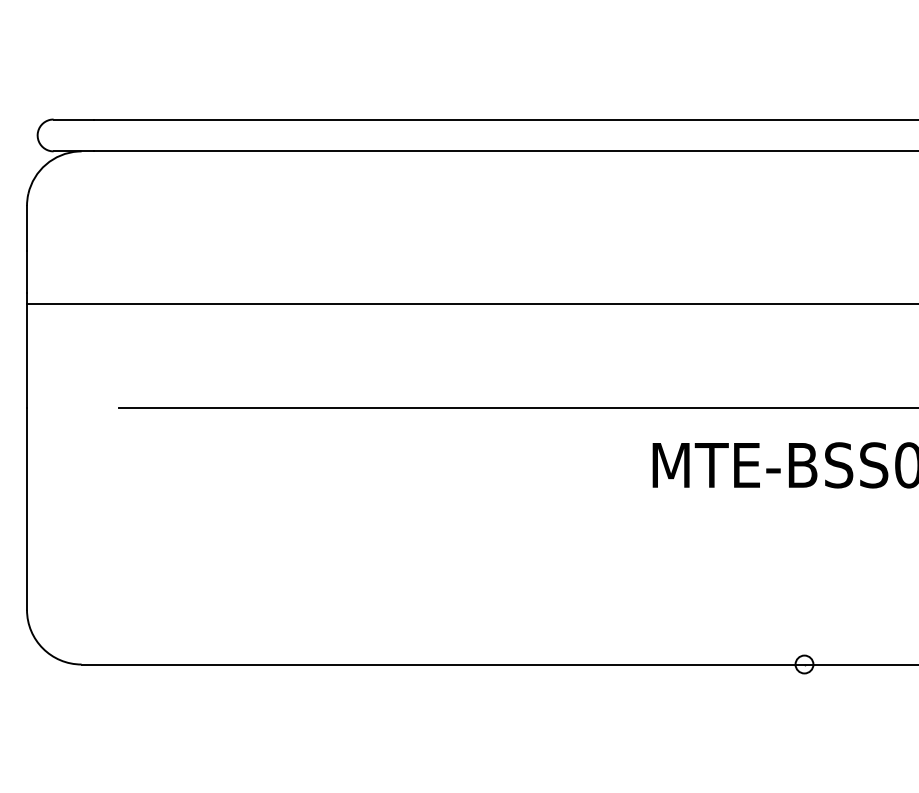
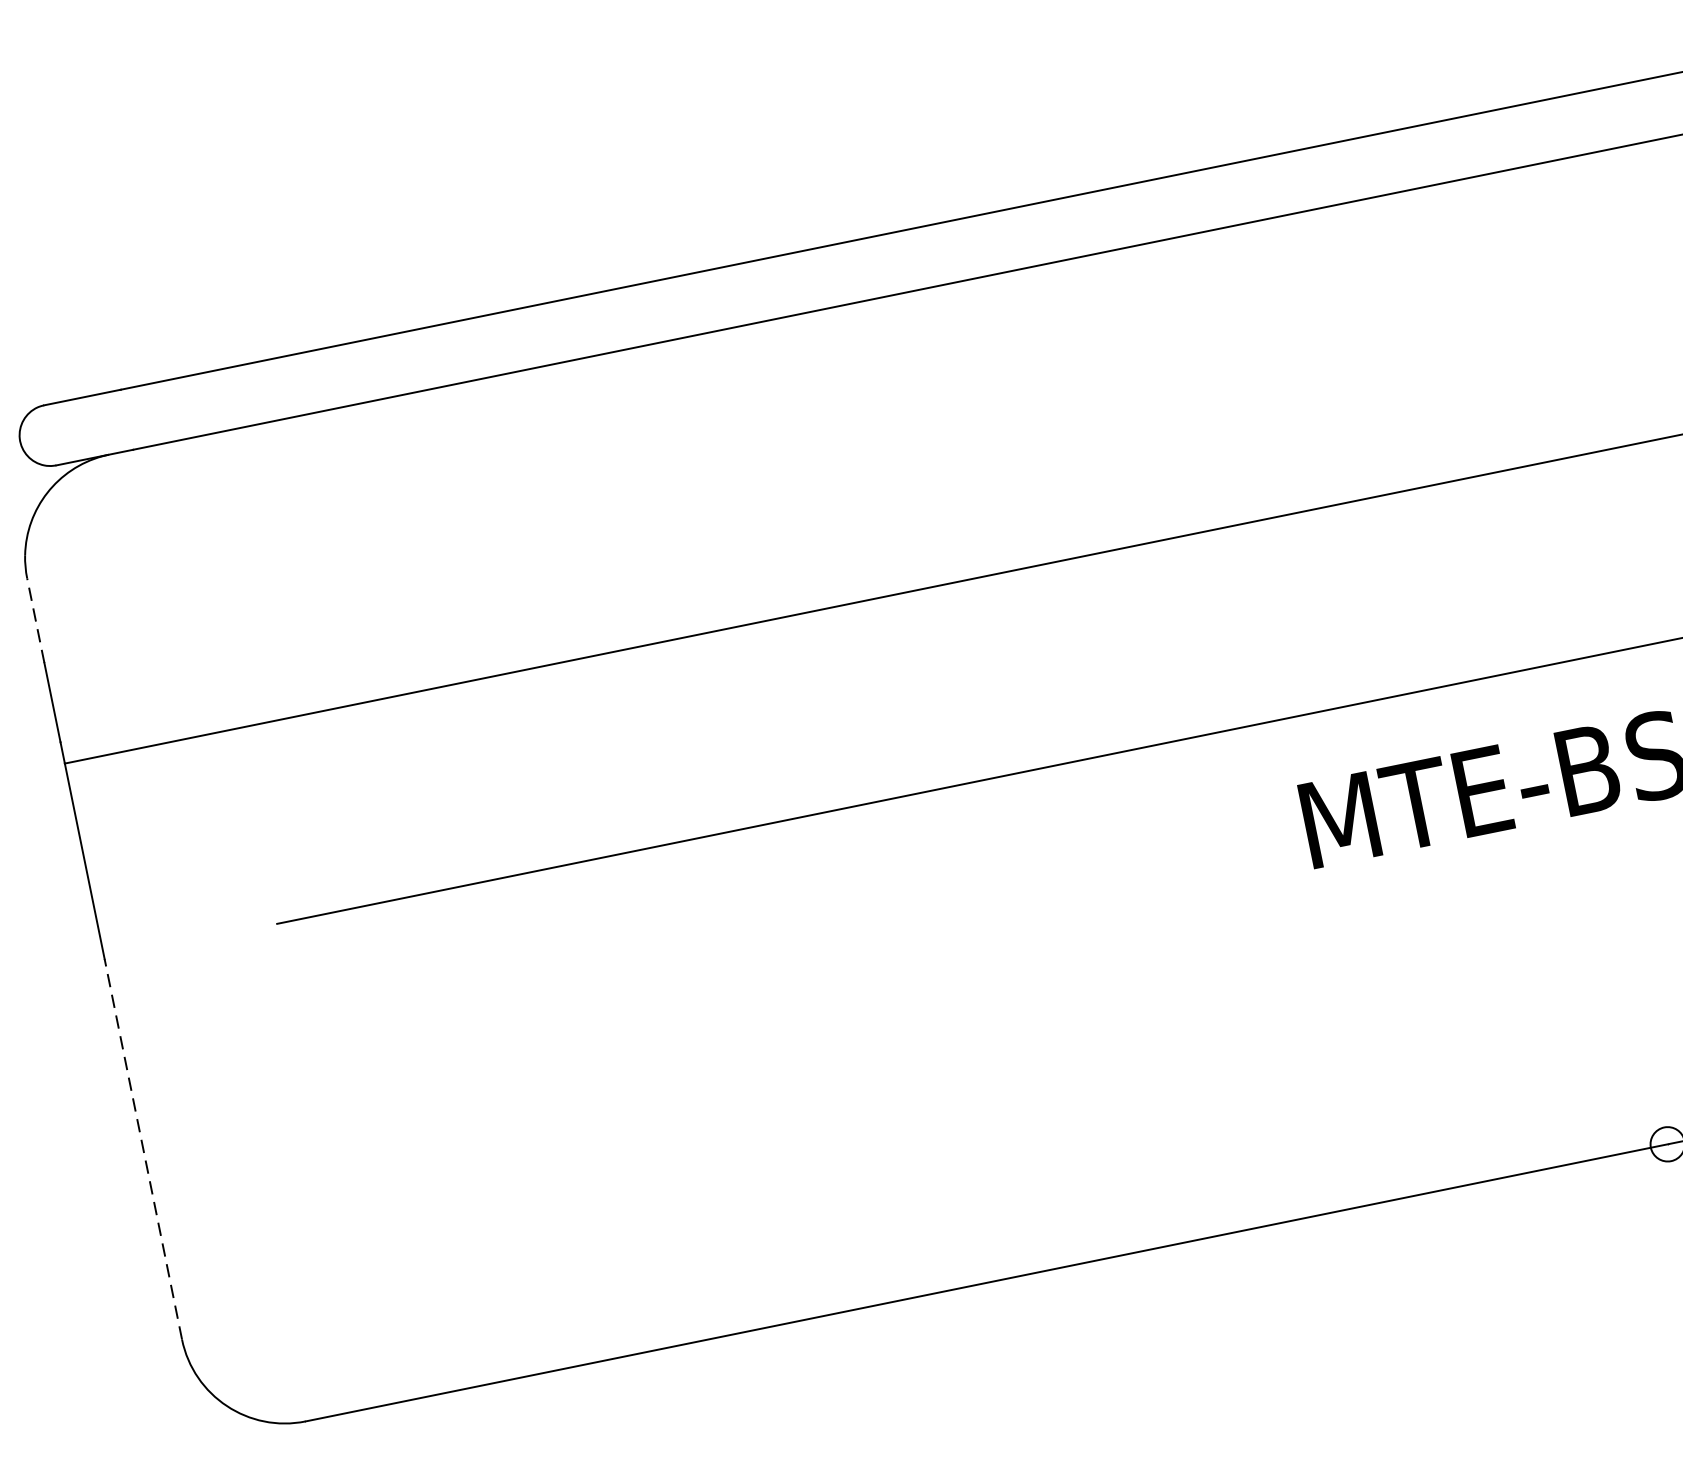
line: (27, 227) -> (36, 618), solid -> dashed
line: (27, 508) -> (144, 1148), solid -> dashed

